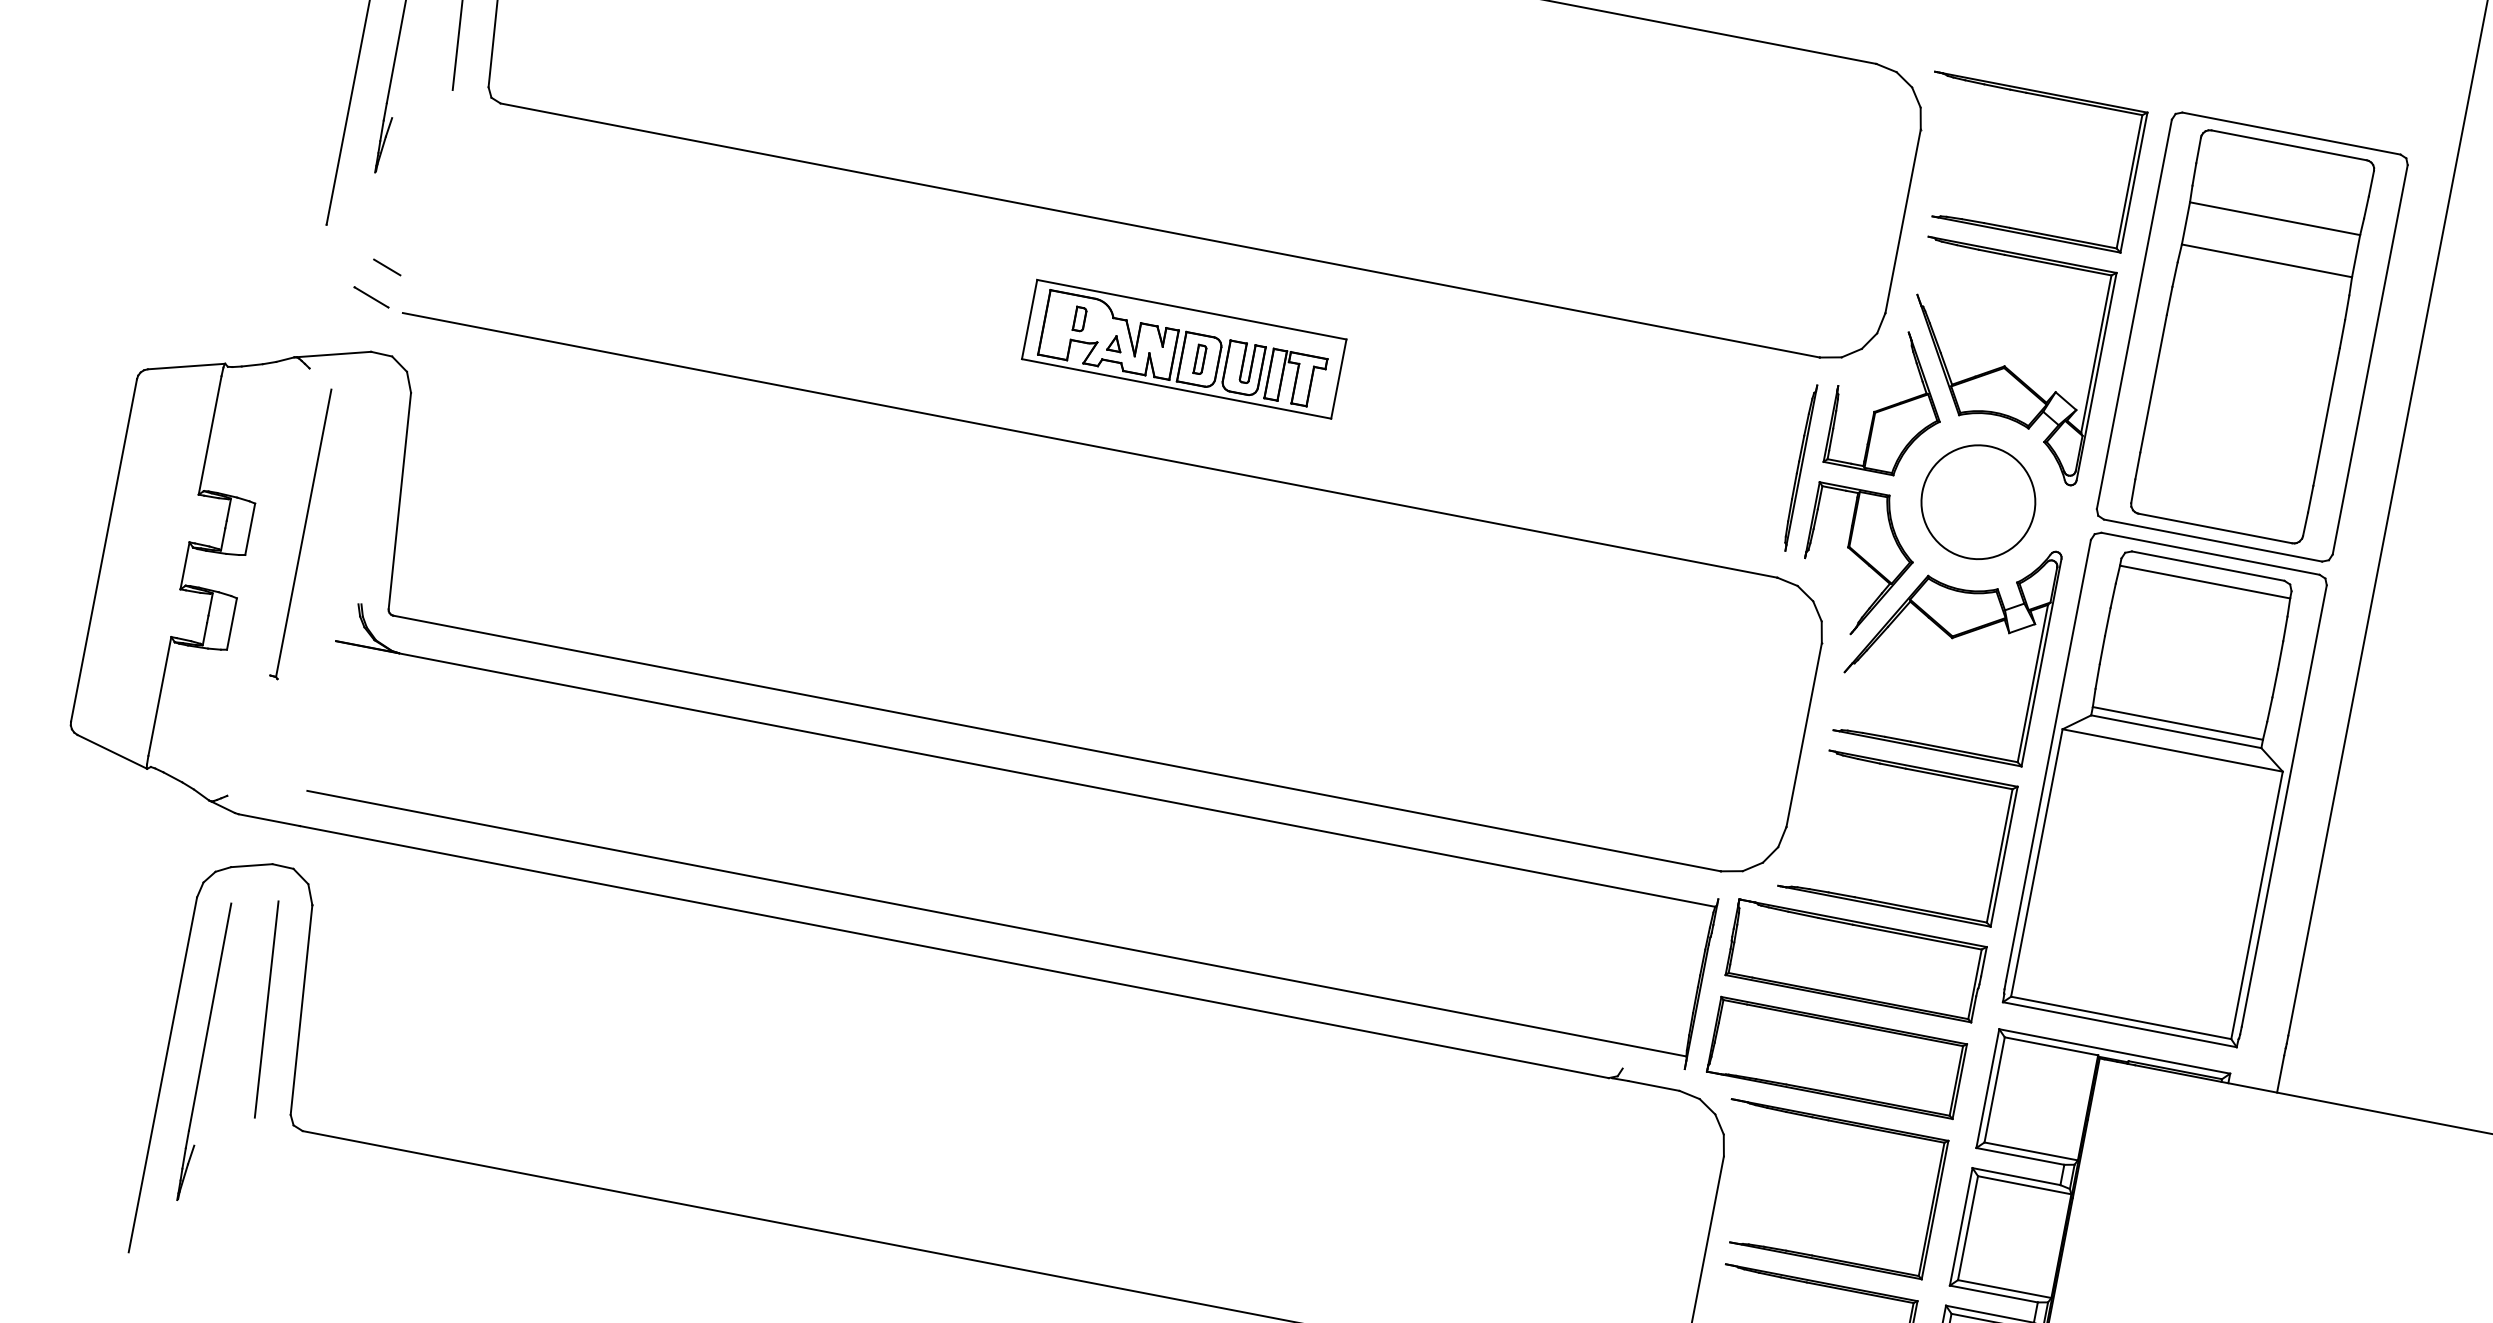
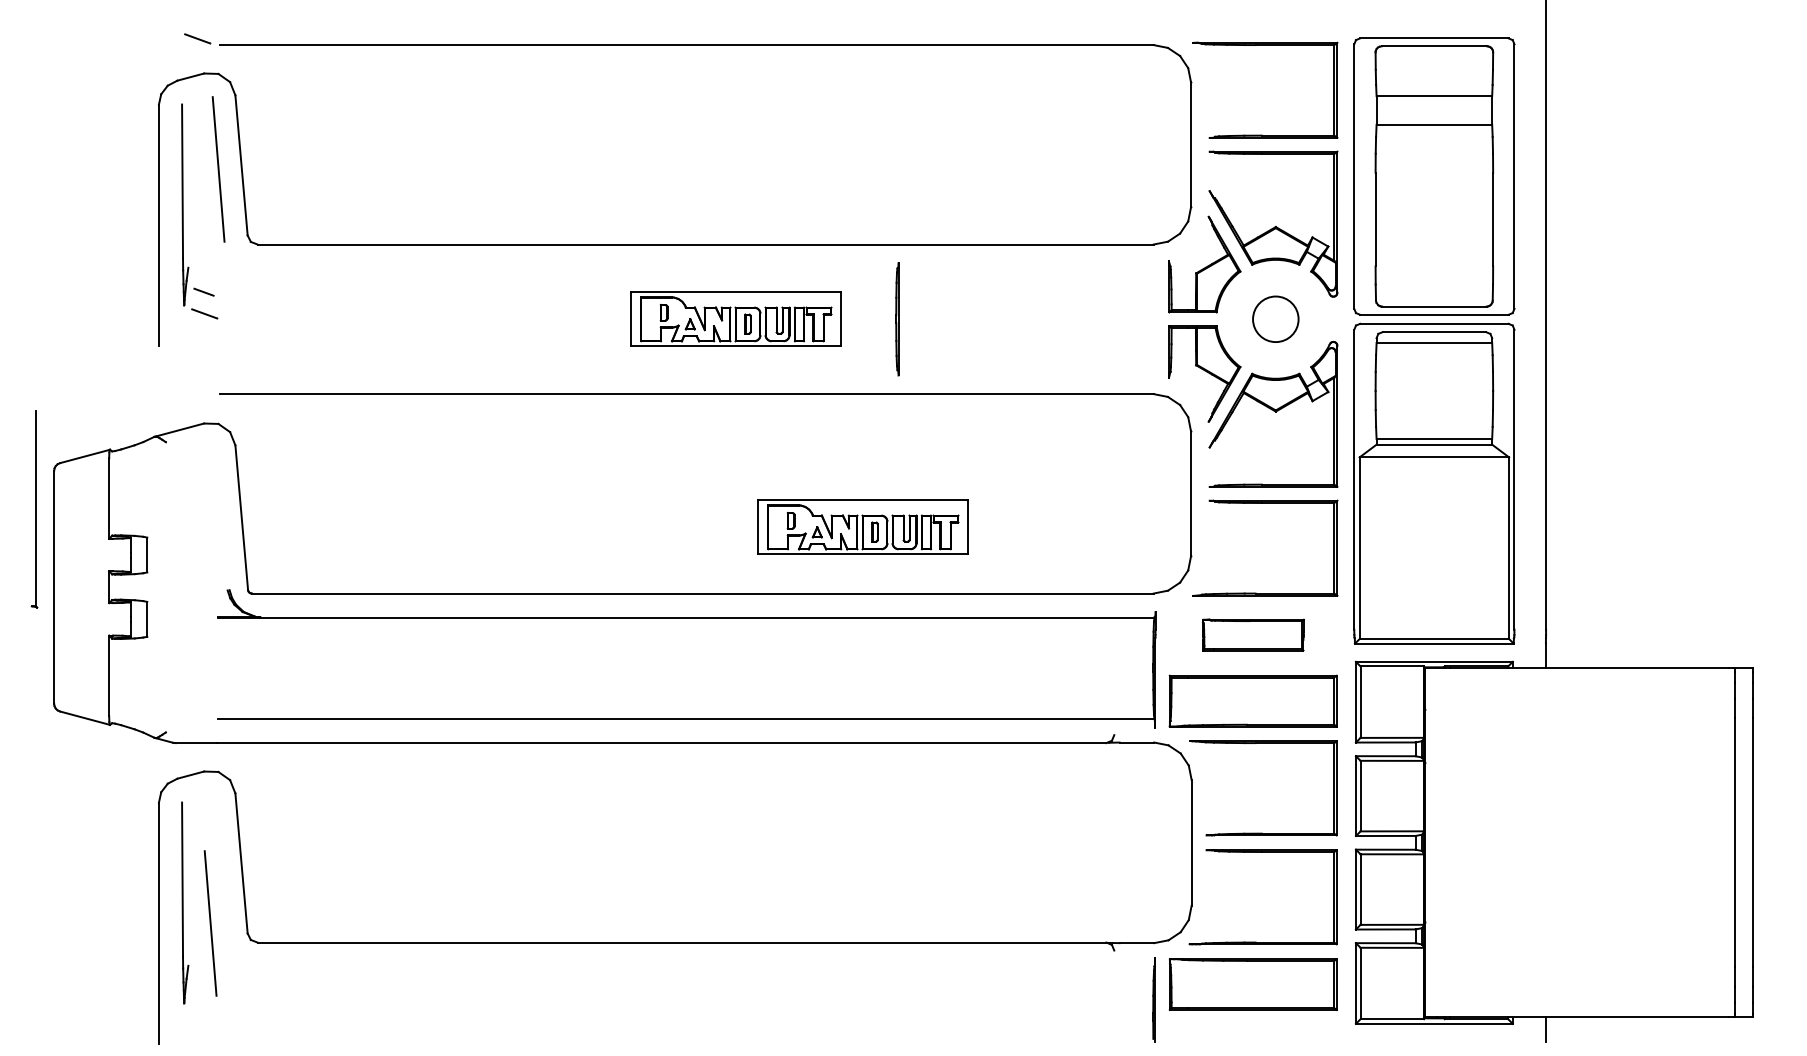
line: (386, 266) -> (203, 291), moved
line: (371, 296) -> (204, 313), moved
line: (1798, 467) -> (896, 319), moved
circle: (1977, 502) -> (1275, 319), size x0.6
part: (301, 533) -> (34, 509), moved
part: (1311, 690) -> (862, 526), added
part: (1856, 959) -> (1253, 634), size x0.6
line: (266, 1009) -> (210, 923), moved

